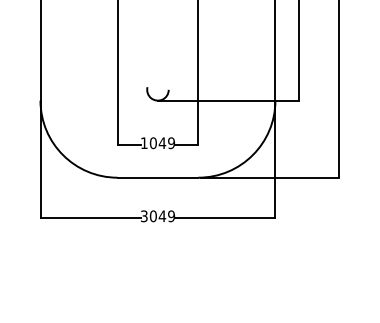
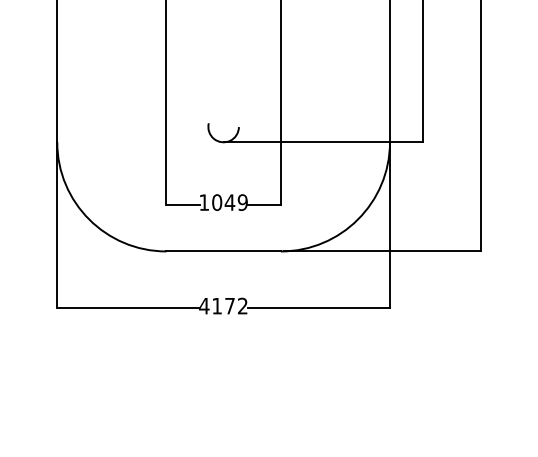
text: (157, 216) -> (222, 306), 3049 -> 4172

